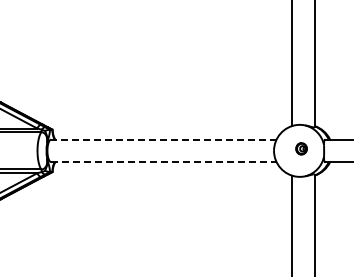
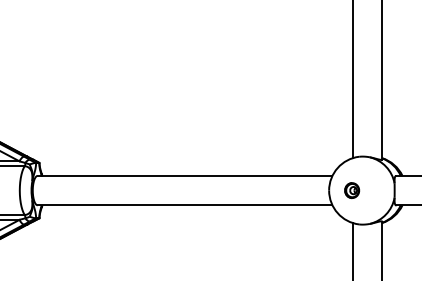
line: (163, 139) -> (184, 175), dashed -> solid
part: (301, 148) -> (351, 190), moved
line: (163, 162) -> (184, 205), dashed -> solid

